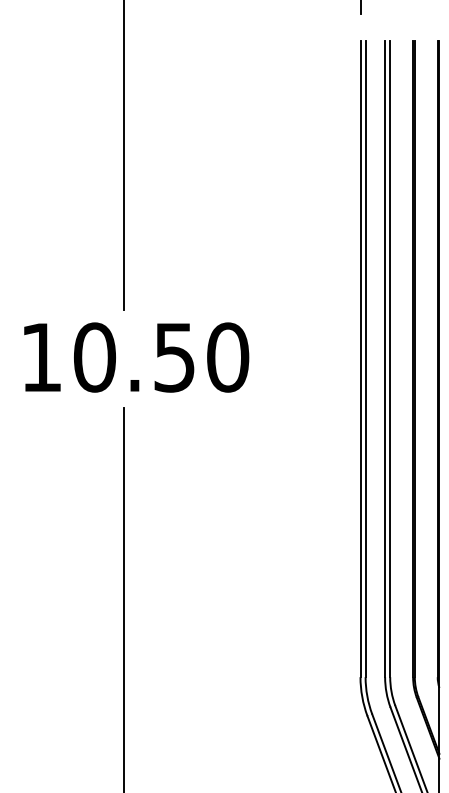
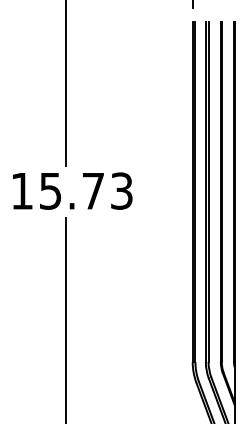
text: (161, 356) -> (86, 190), 10.50 -> 15.73

